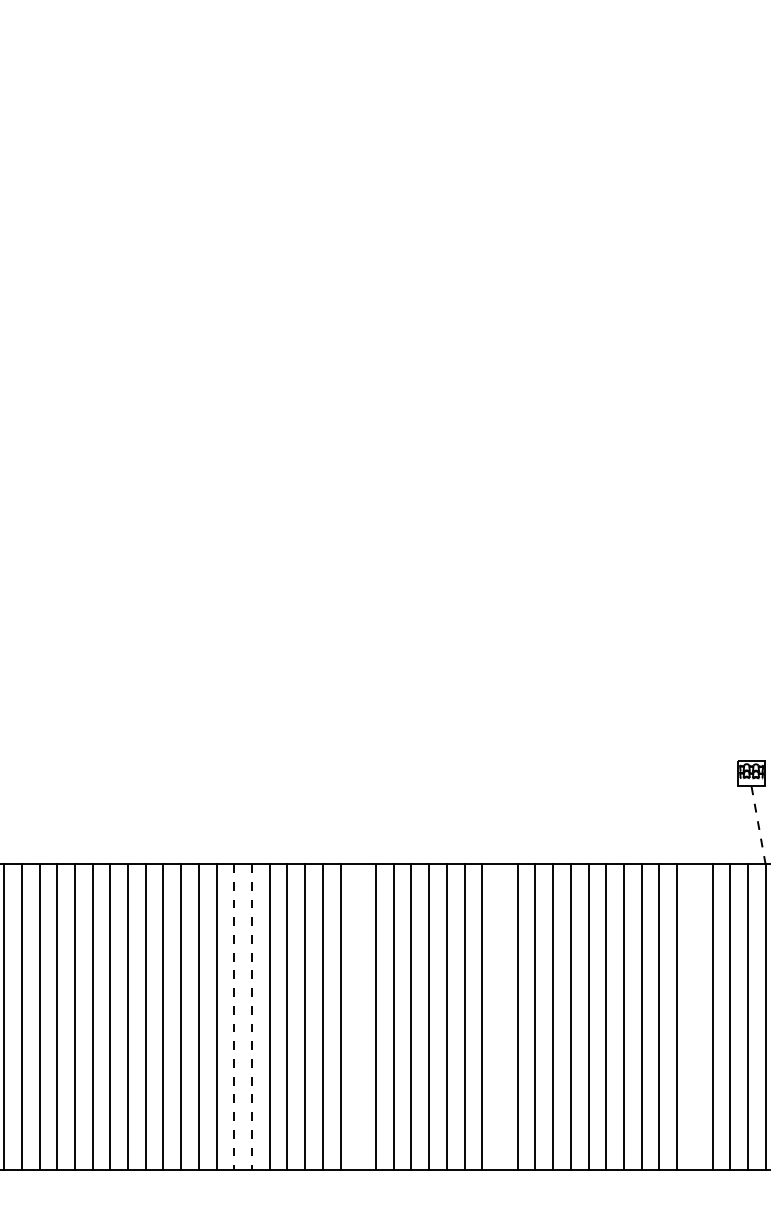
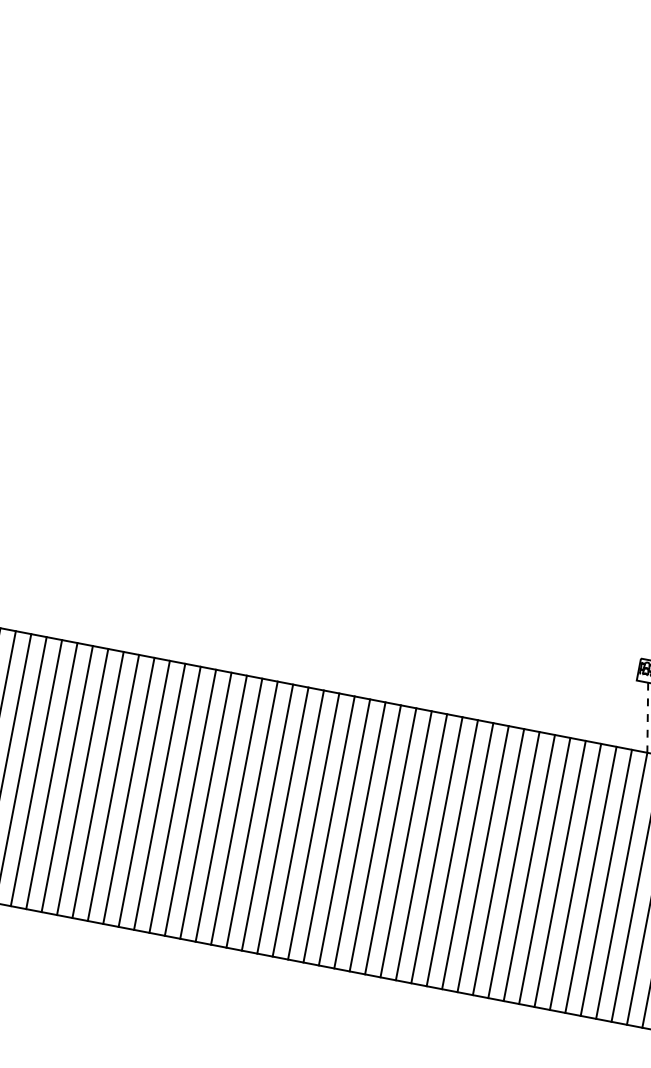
line: (234, 1017) -> (159, 797), dashed -> solid
line: (252, 1017) -> (175, 800), dashed -> solid
line: (358, 1017) -> (267, 817), added
line: (499, 1017) -> (390, 841), added
line: (694, 1017) -> (559, 874), added

